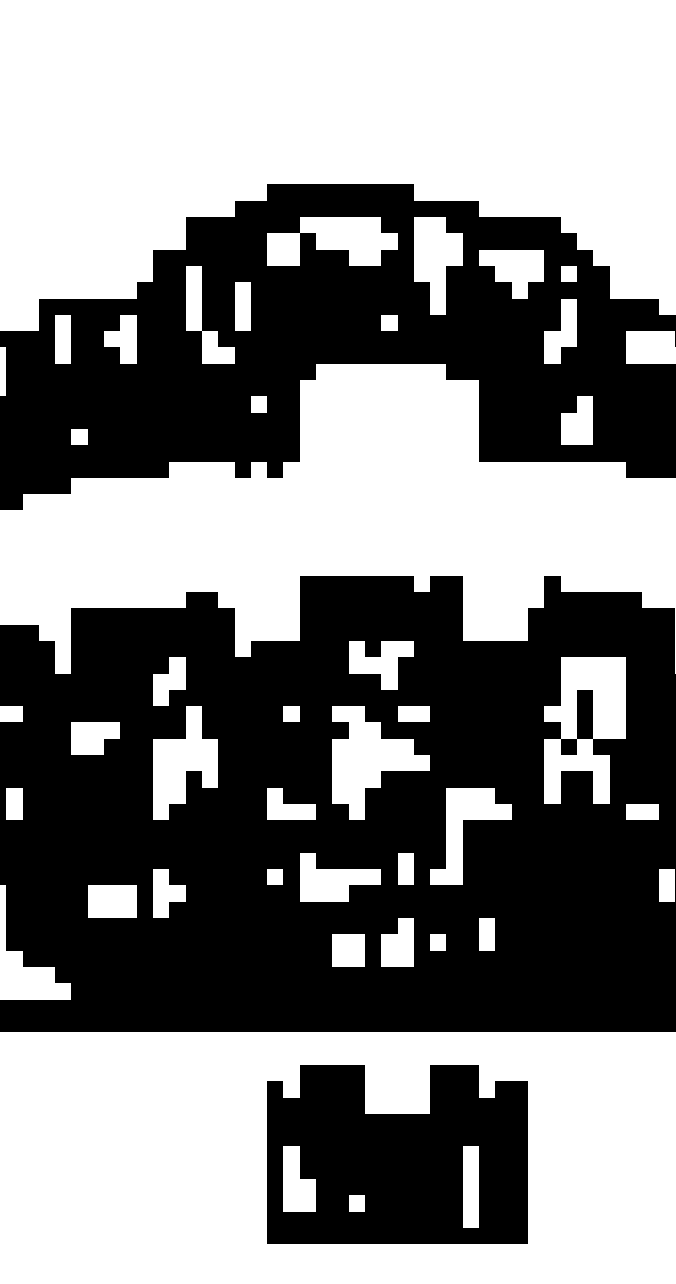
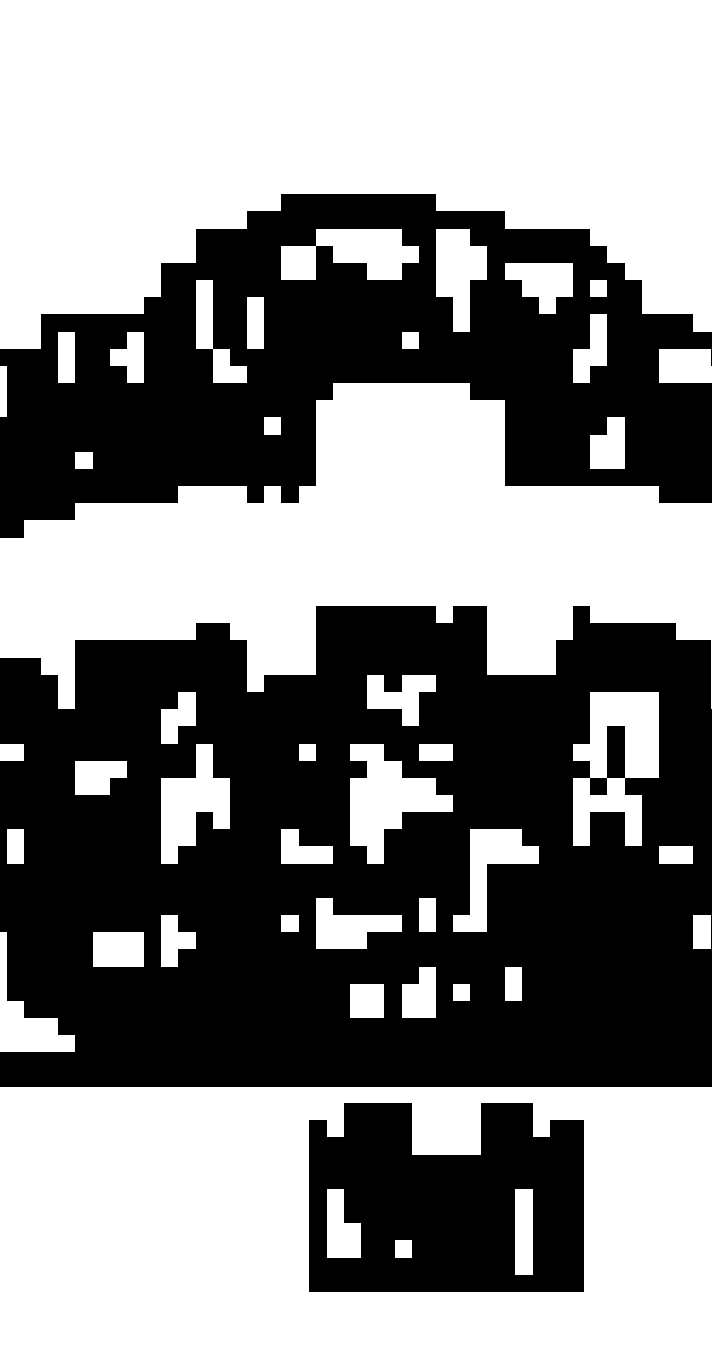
part: (397, 1154) -> (446, 1197), moved

